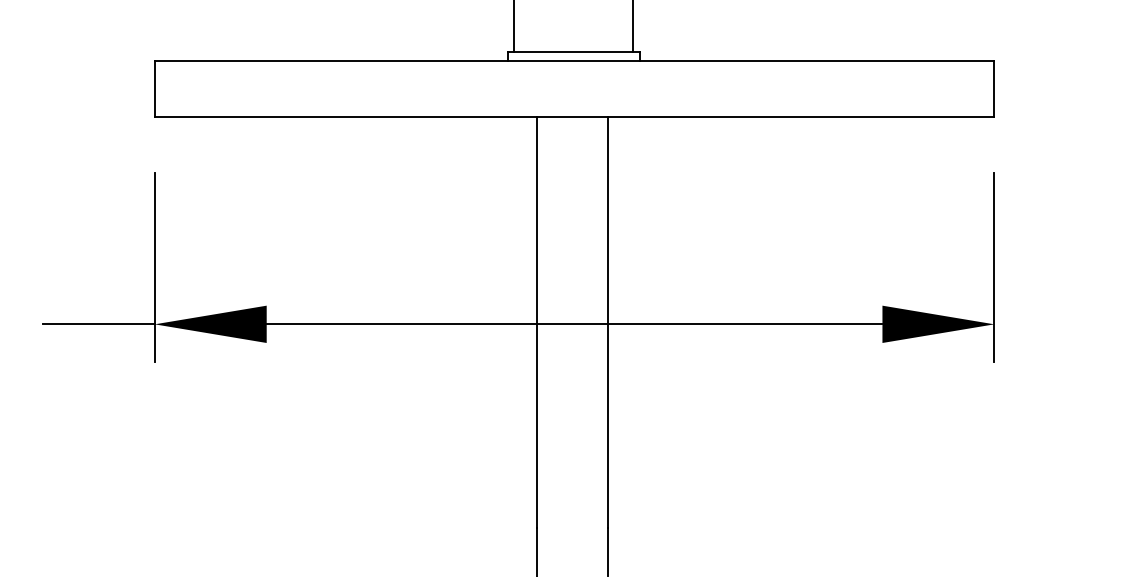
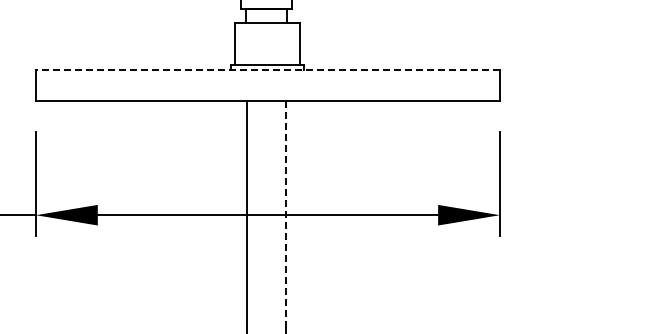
line: (573, 60) -> (267, 69), solid -> dashed
line: (608, 323) -> (286, 214), solid -> dashed

